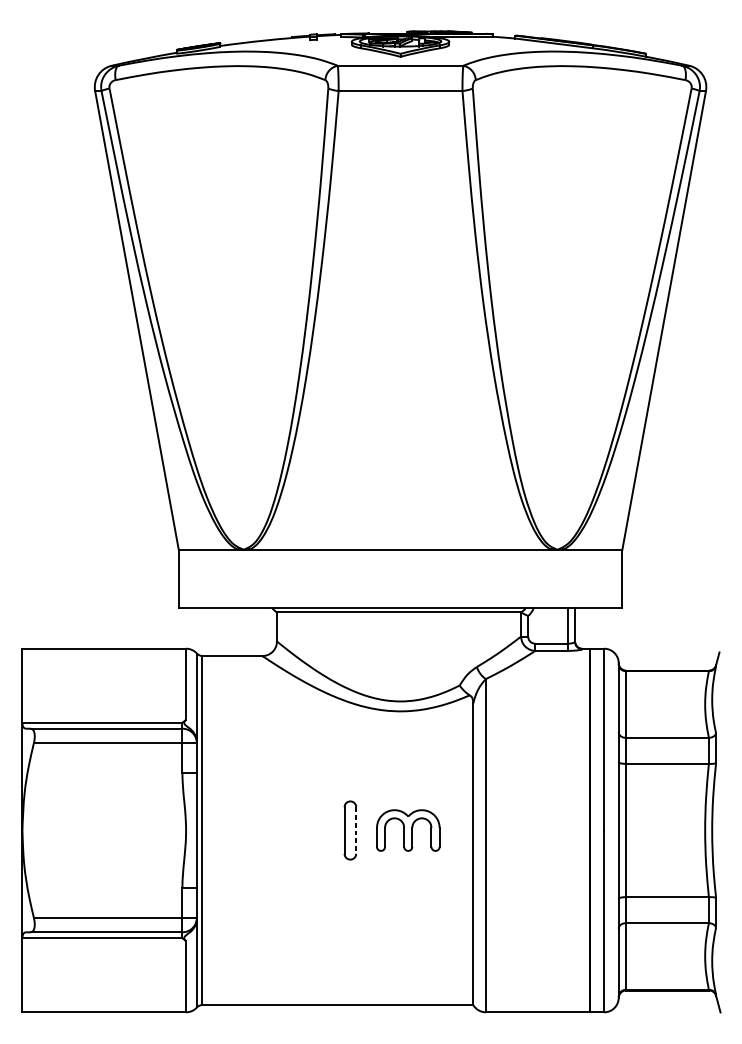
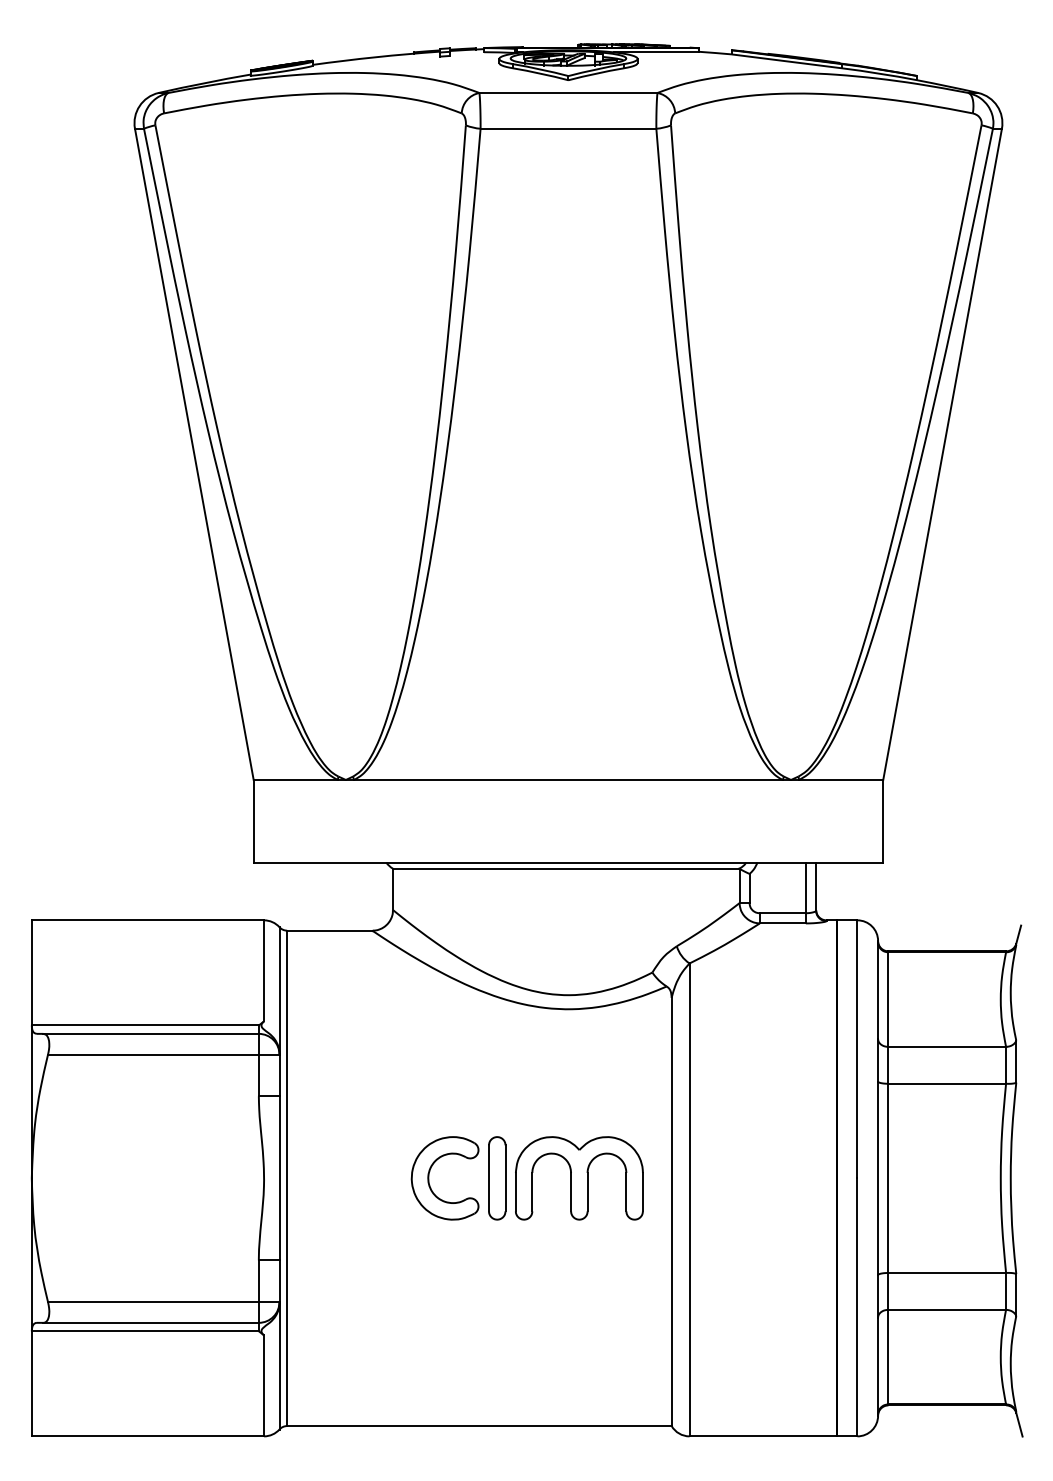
part: (302, 830) -> (429, 1178), added
line: (356, 830) -> (505, 1178), dashed -> solid
part: (408, 830) -> (579, 1178), size x1.43

